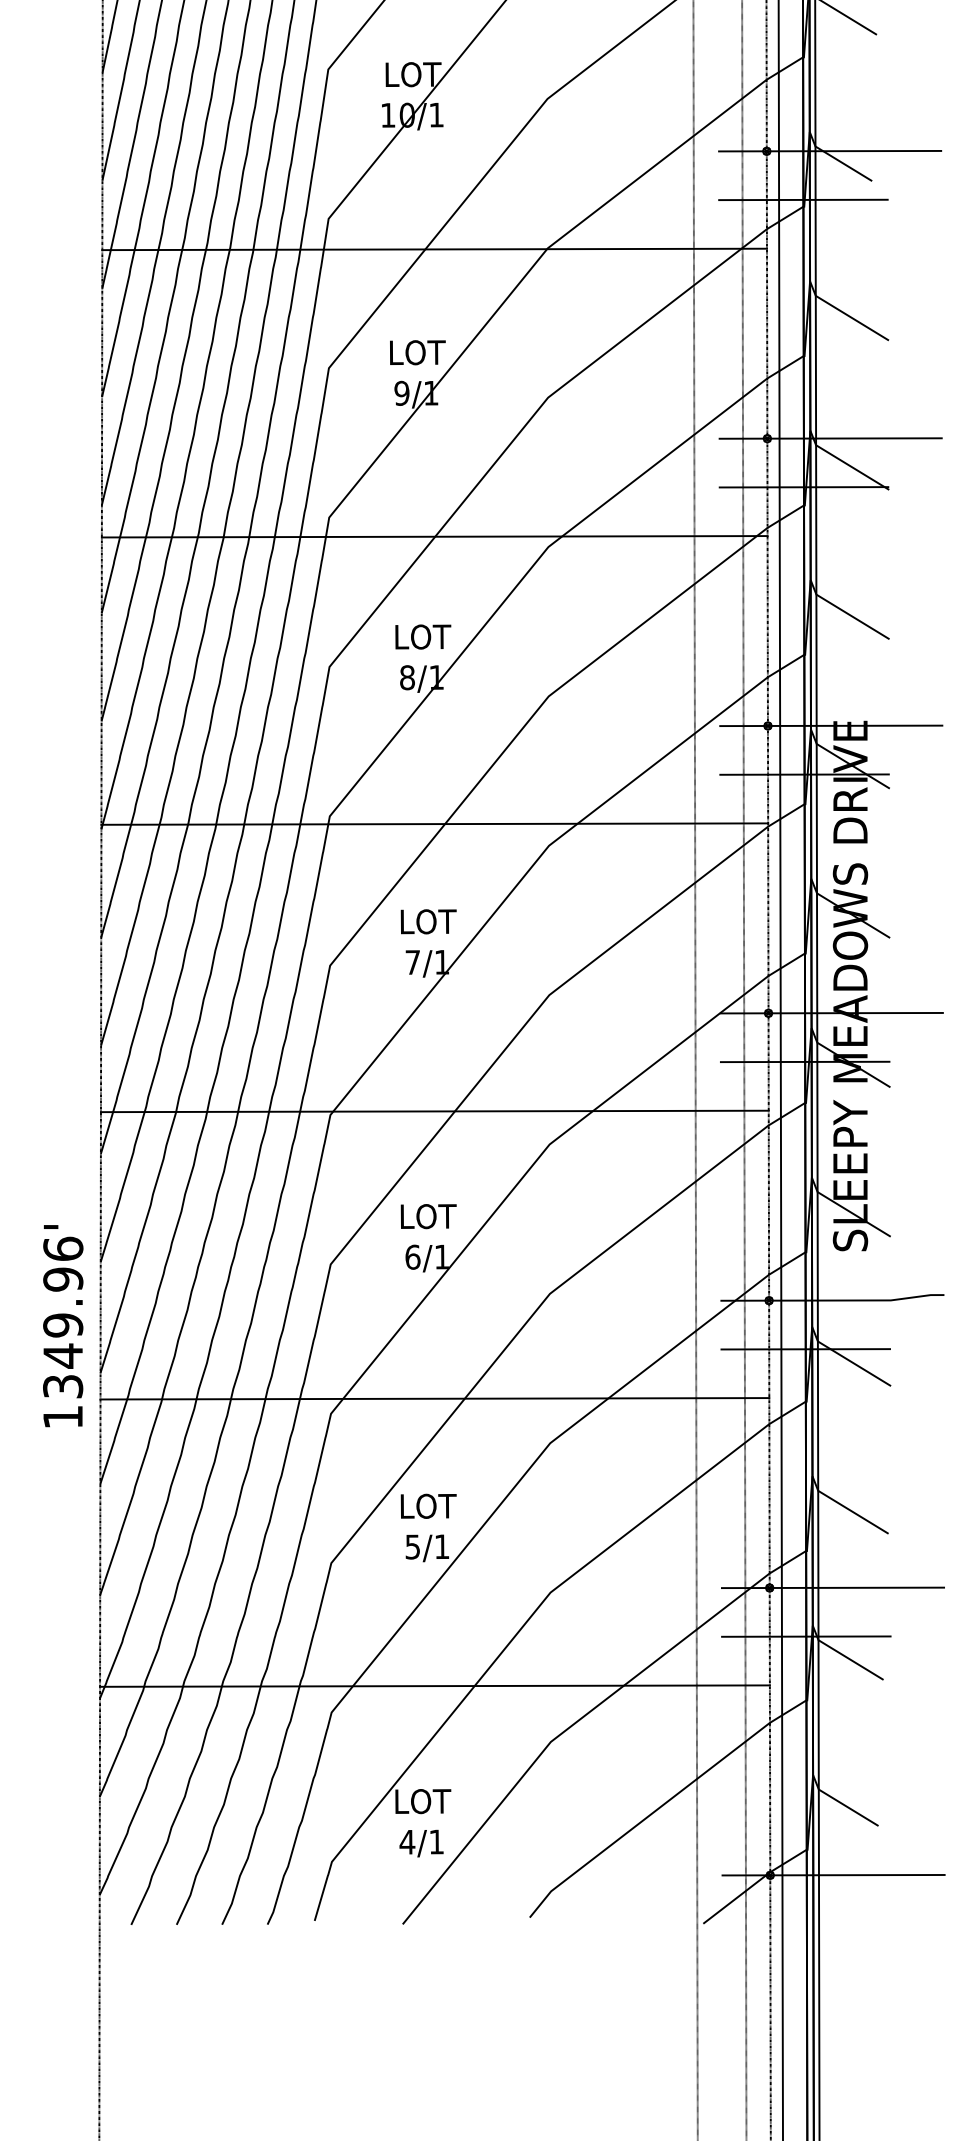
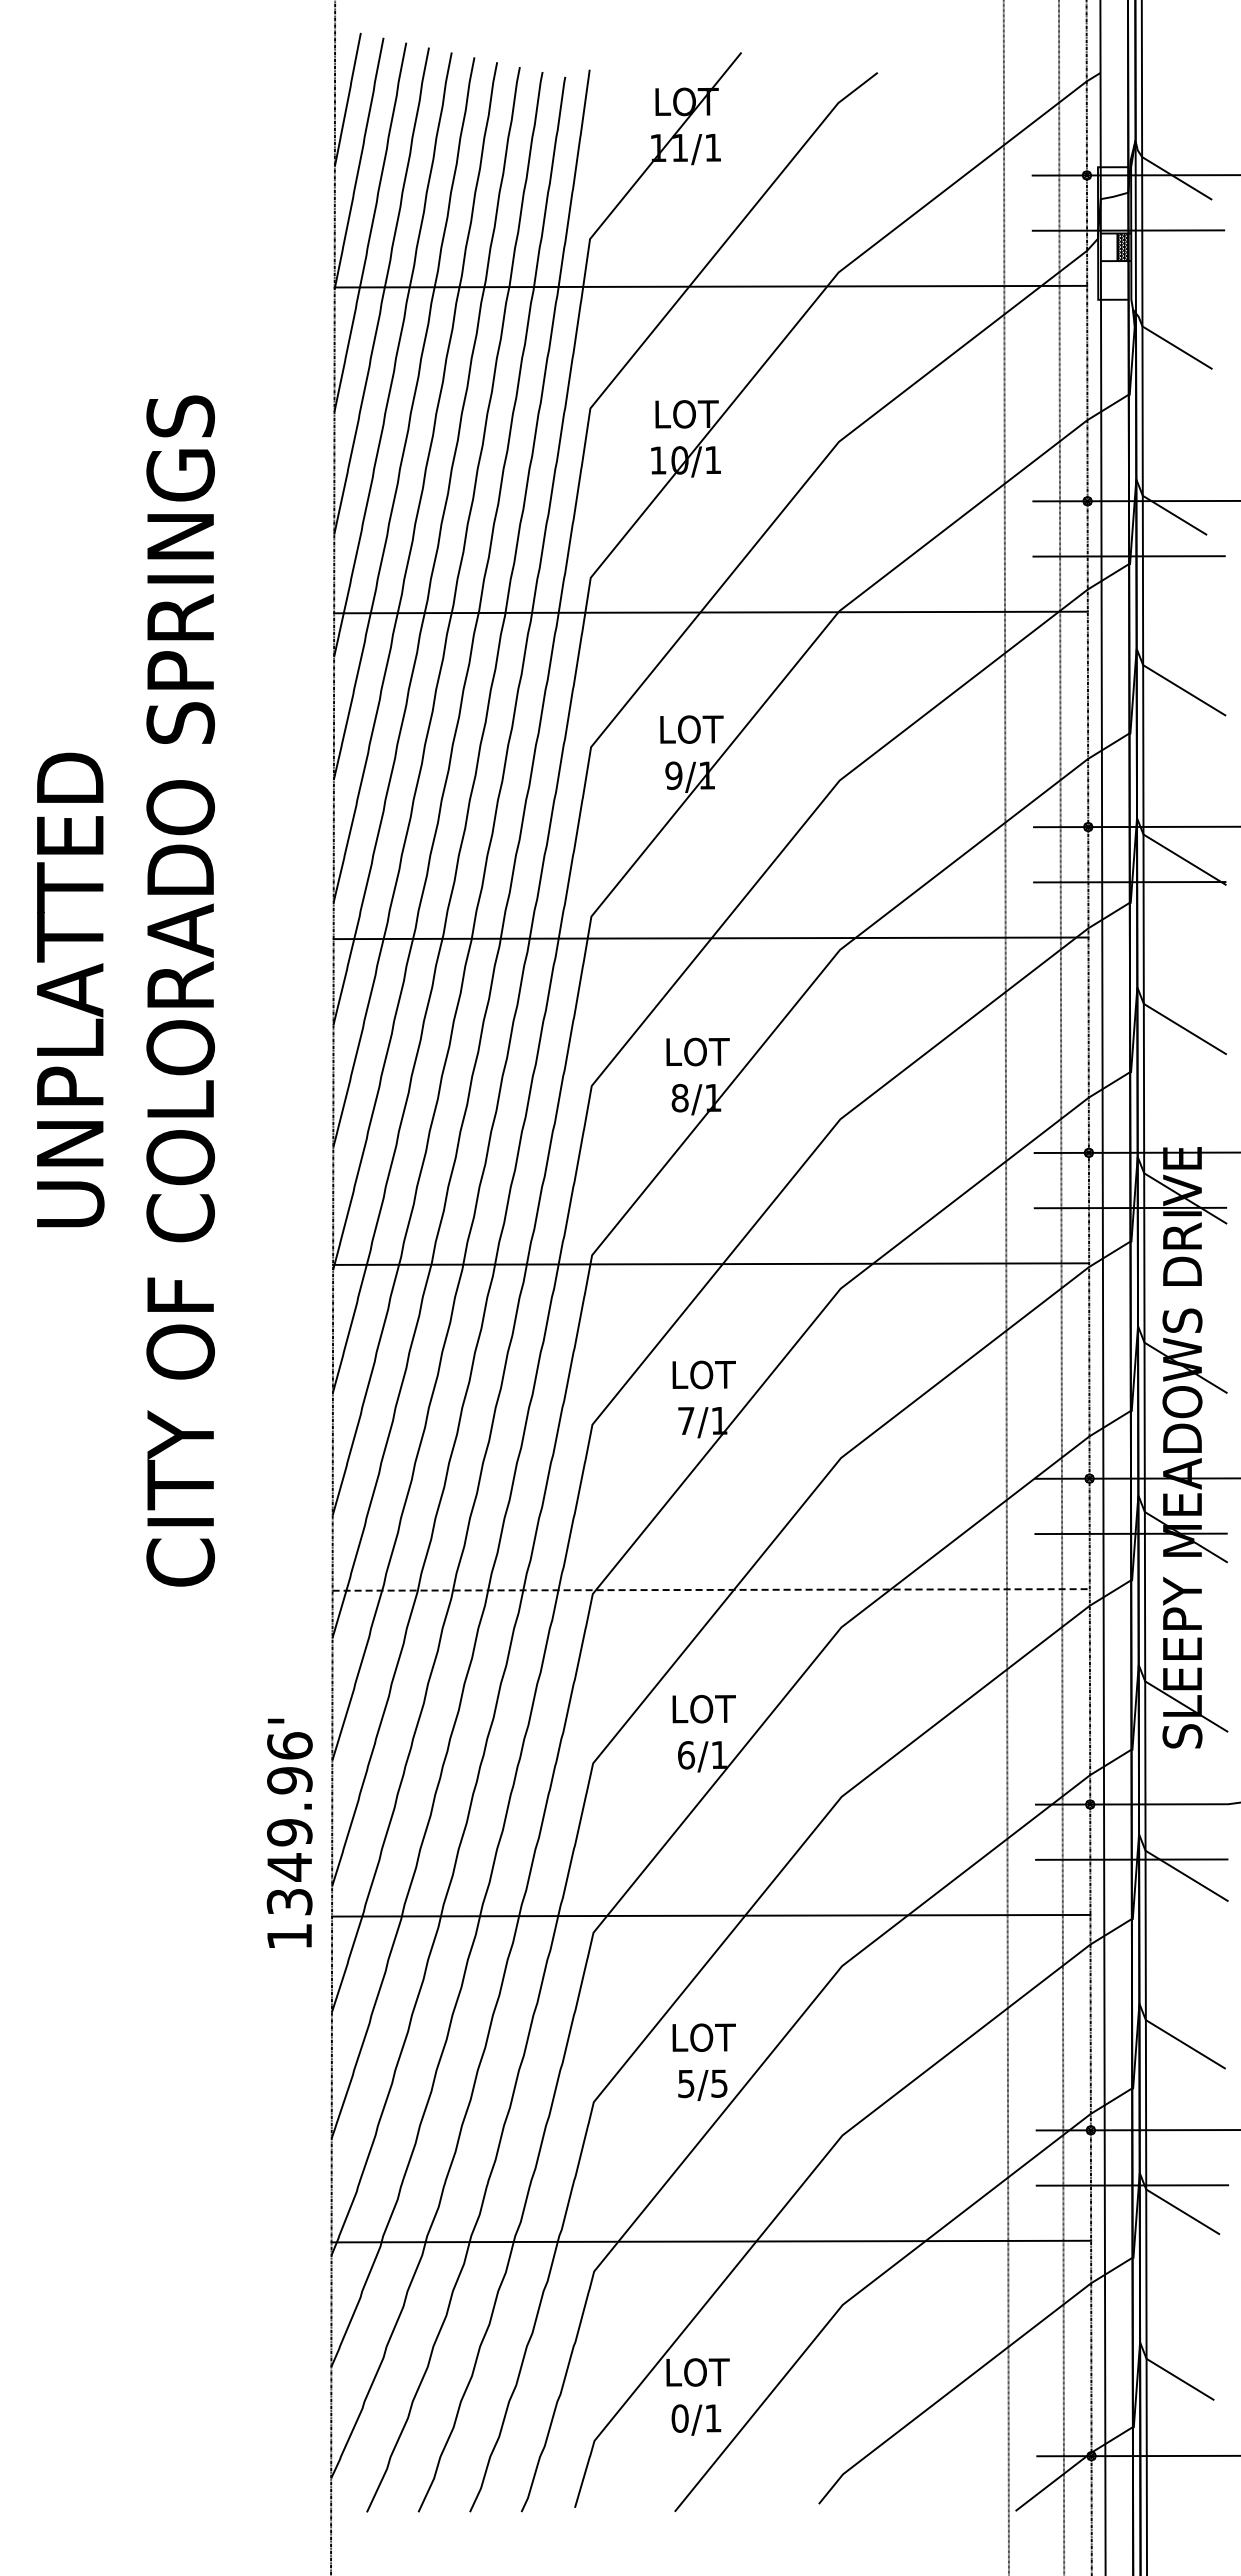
line: (435, 1111) -> (711, 1589), solid -> dashed
text: (442, 1546) -> (719, 2083), 5/1 -> 5/5
text: (407, 1842) -> (680, 2418), 4/1 -> 0/1

